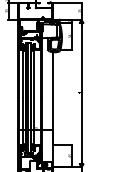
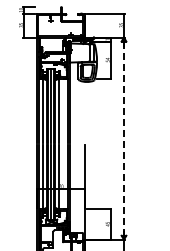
line: (52, 74) -> (84, 112), removed
line: (81, 94) -> (124, 139), solid -> dashed

